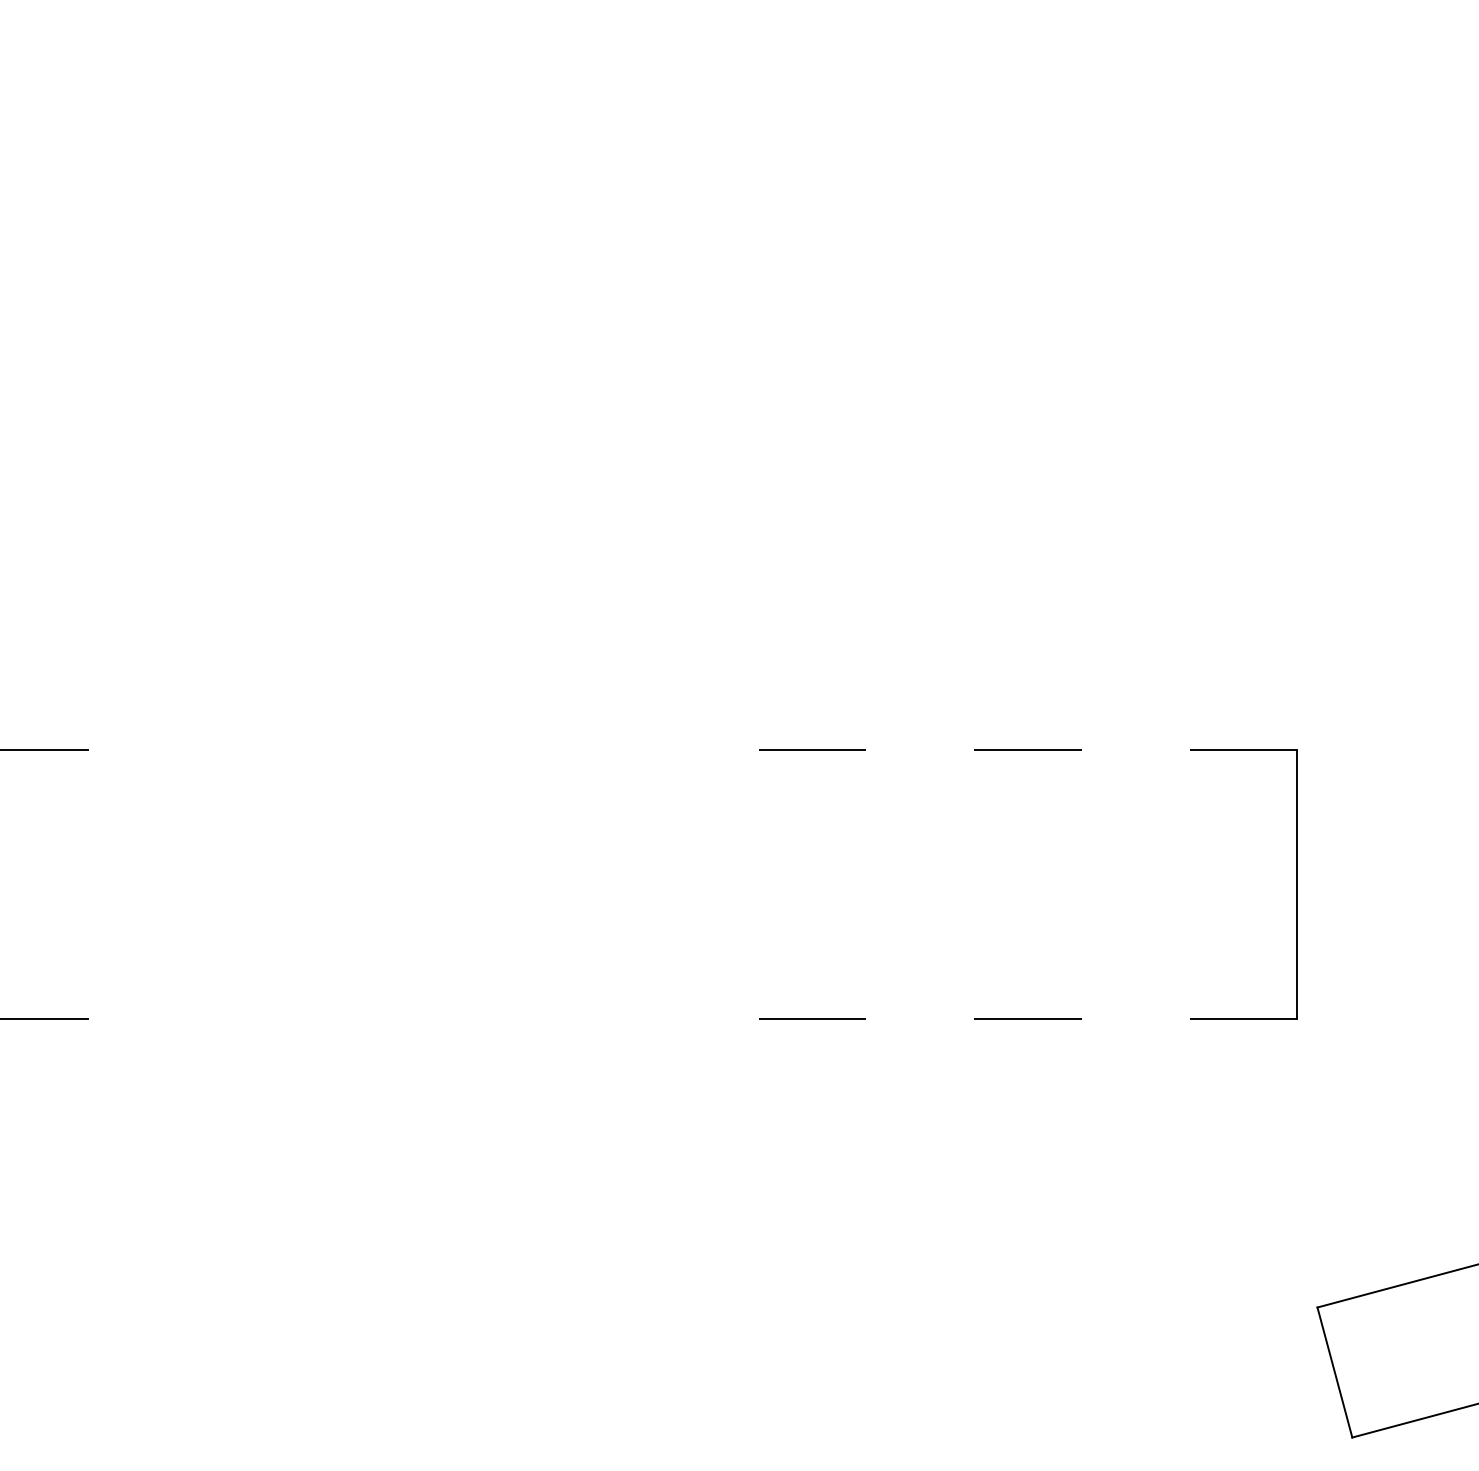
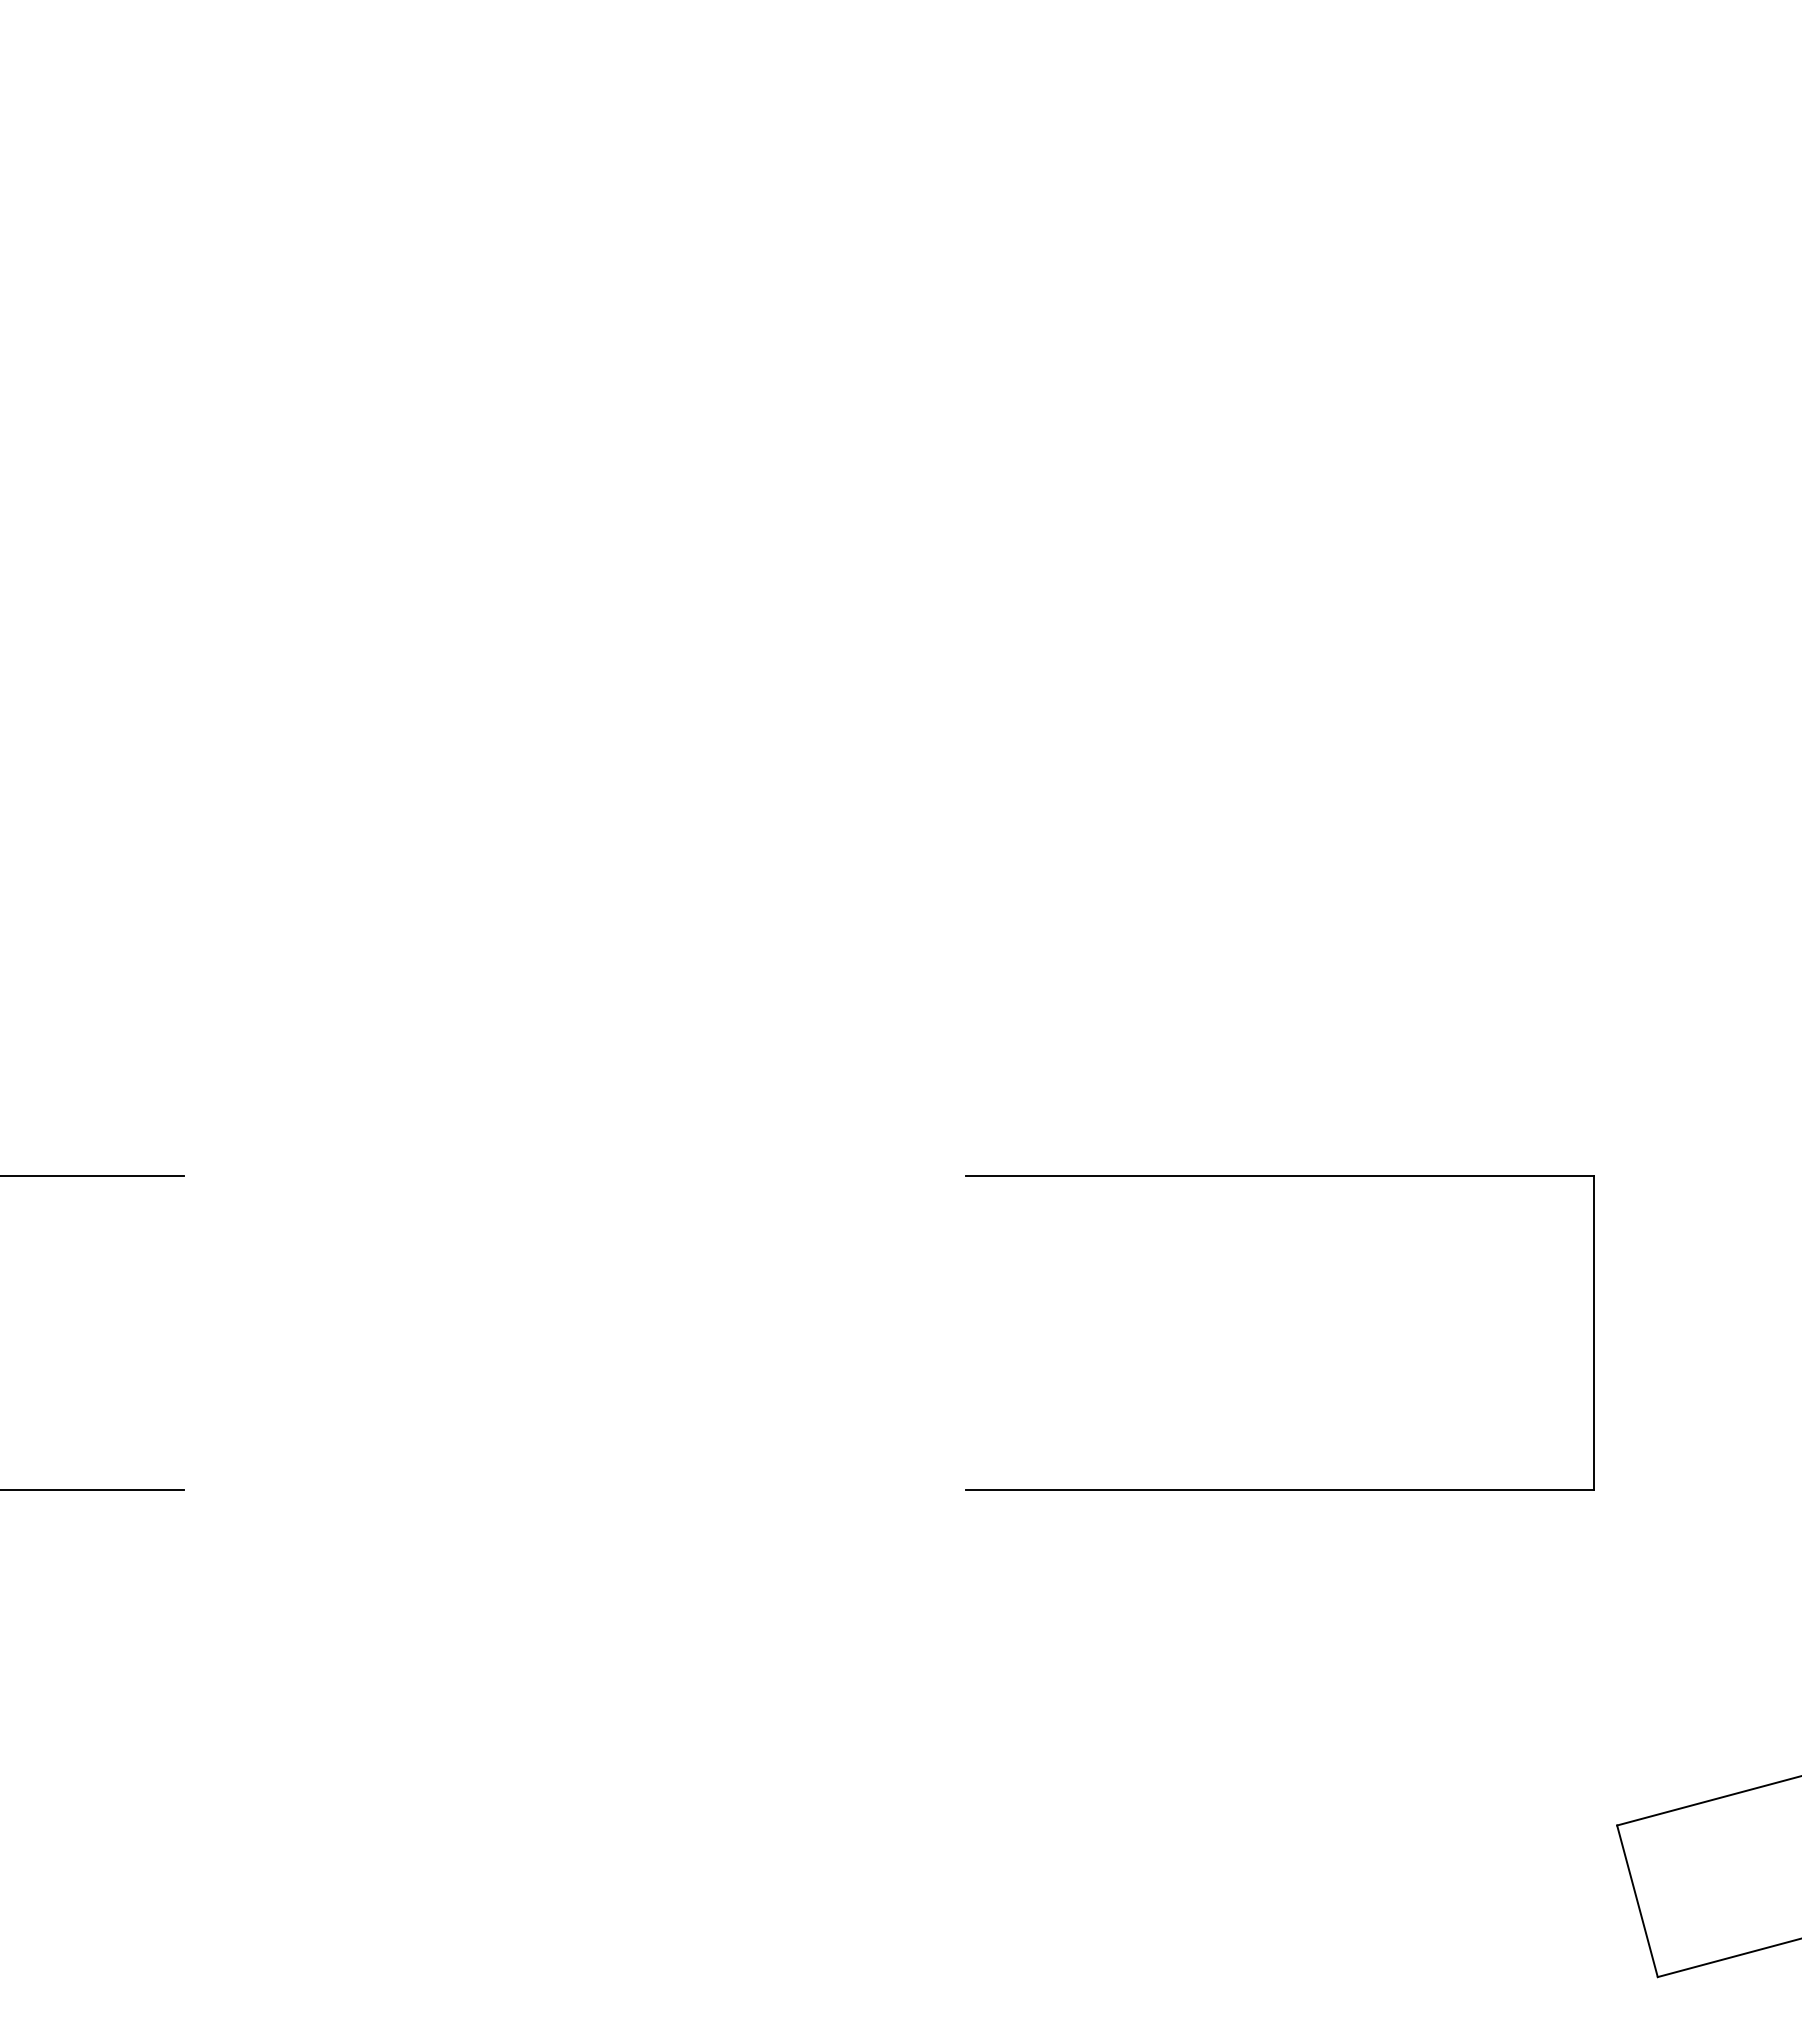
line: (1027, 749) -> (1279, 1175), dashed -> solid
line: (1027, 1019) -> (1279, 1489), dashed -> solid

